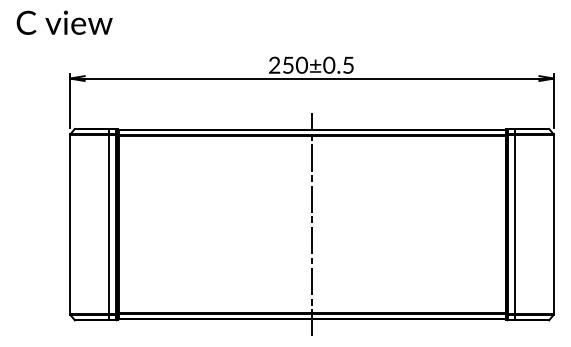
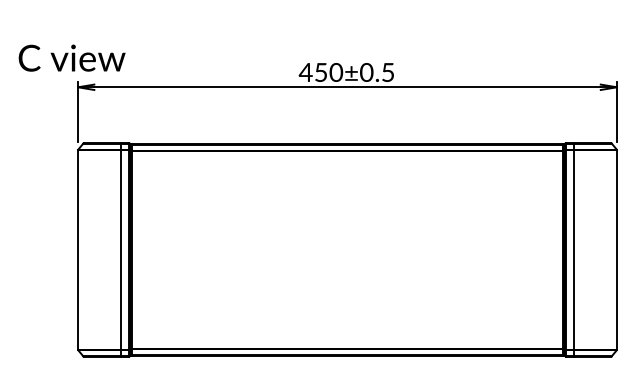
text: (64, 22) -> (71, 57), moved
text: (274, 65) -> (305, 72), 250±0.5 -> 450±0.5
line: (311, 224) -> (347, 249), removed

